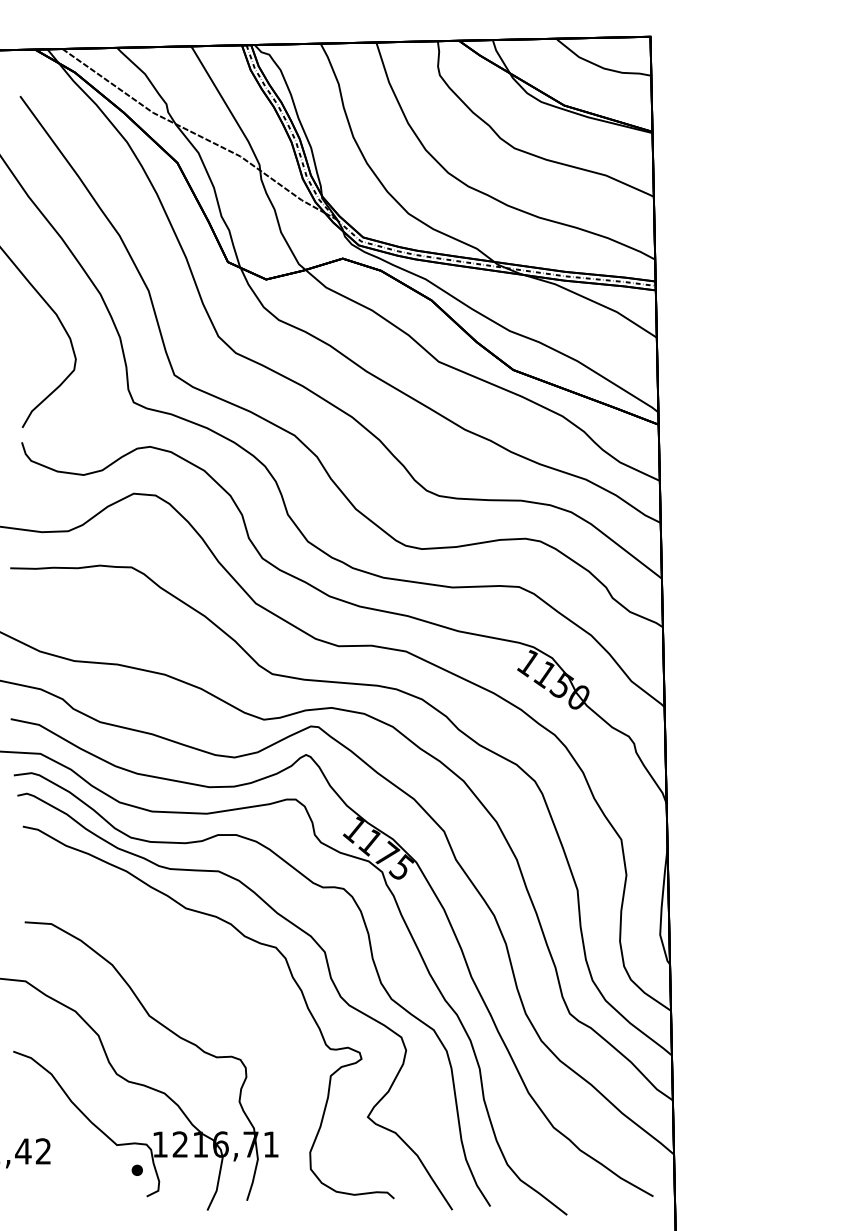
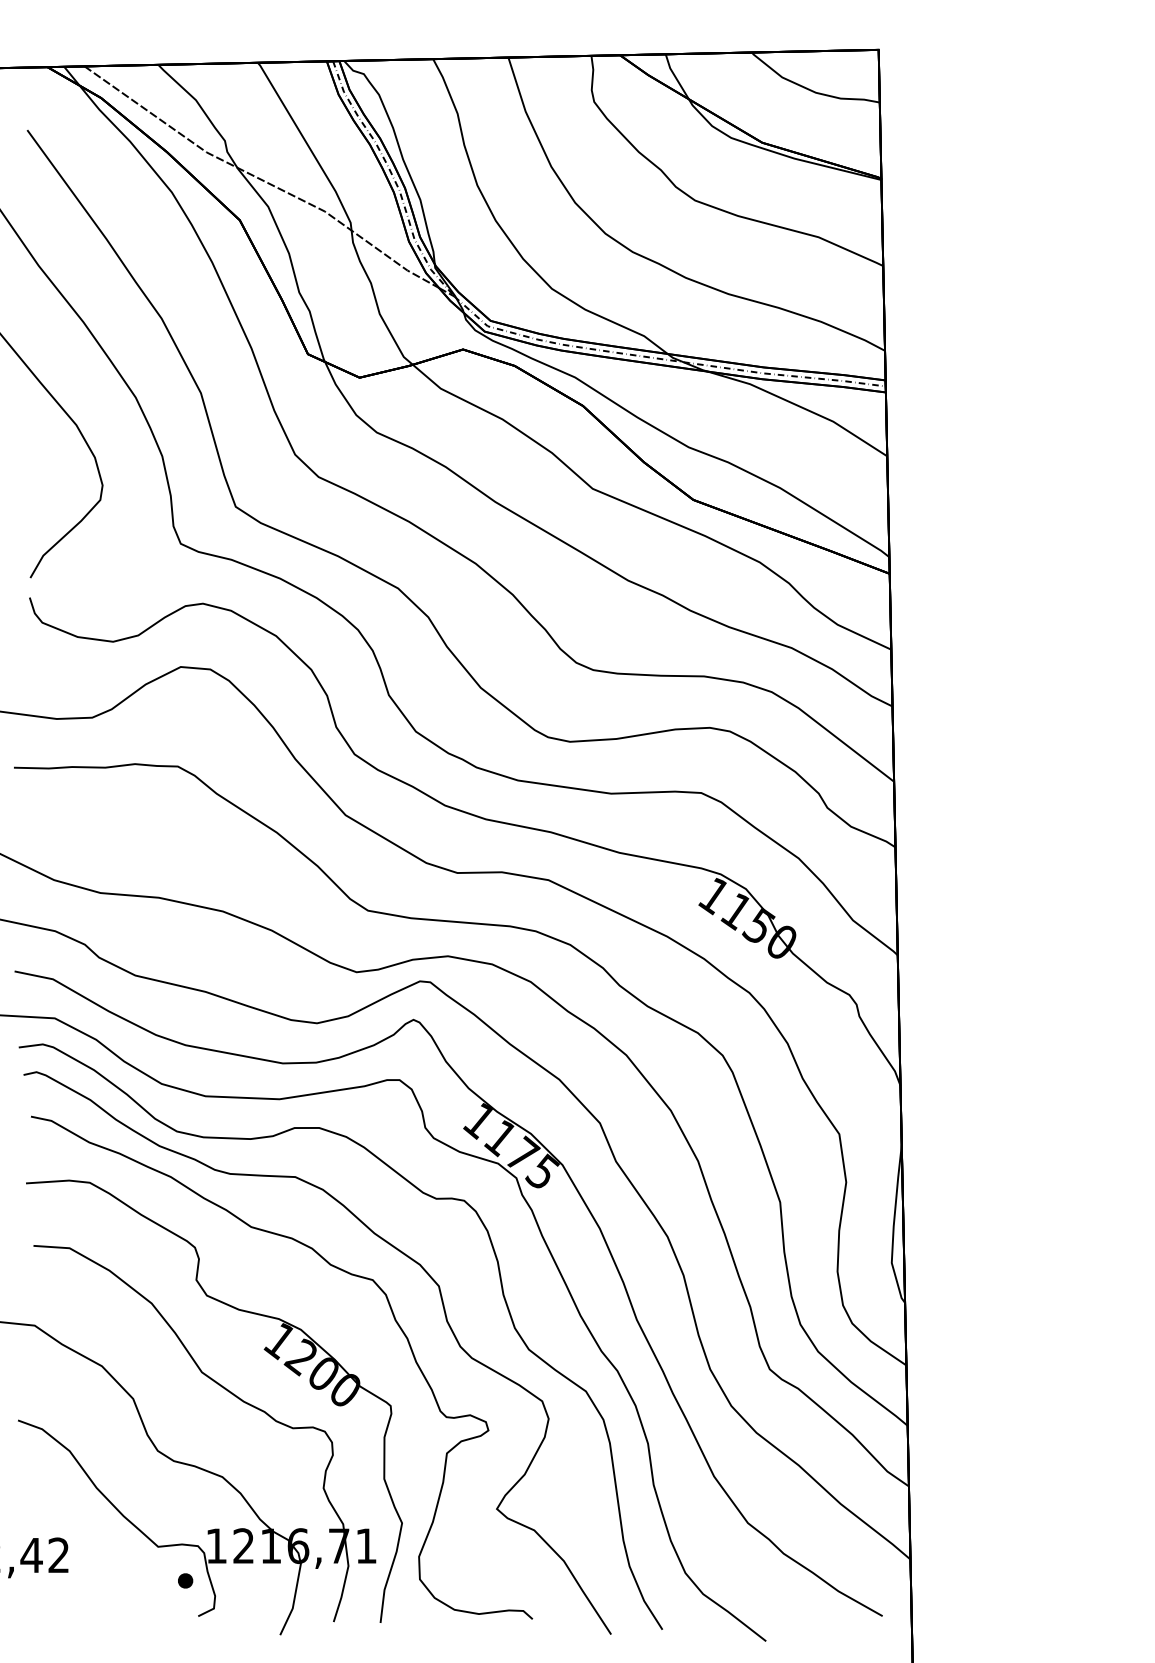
part: (195, 999) -> (264, 1350), added

